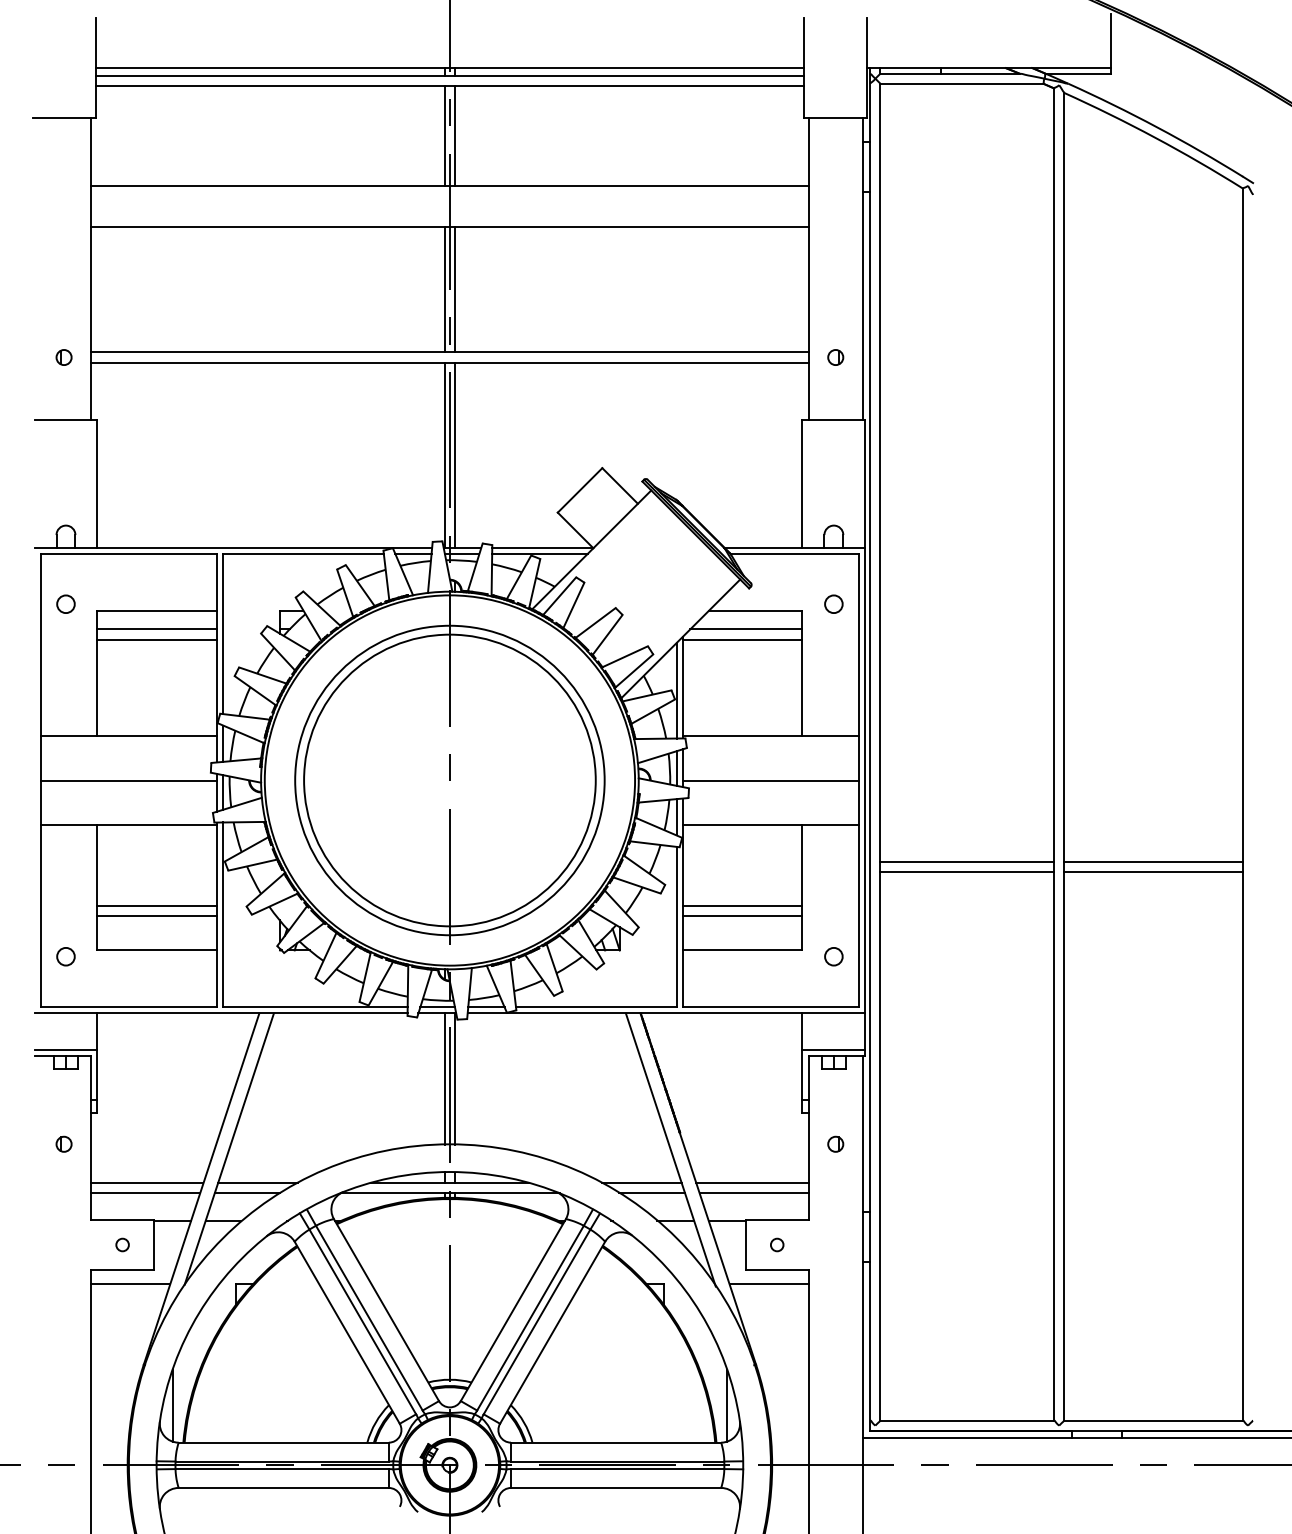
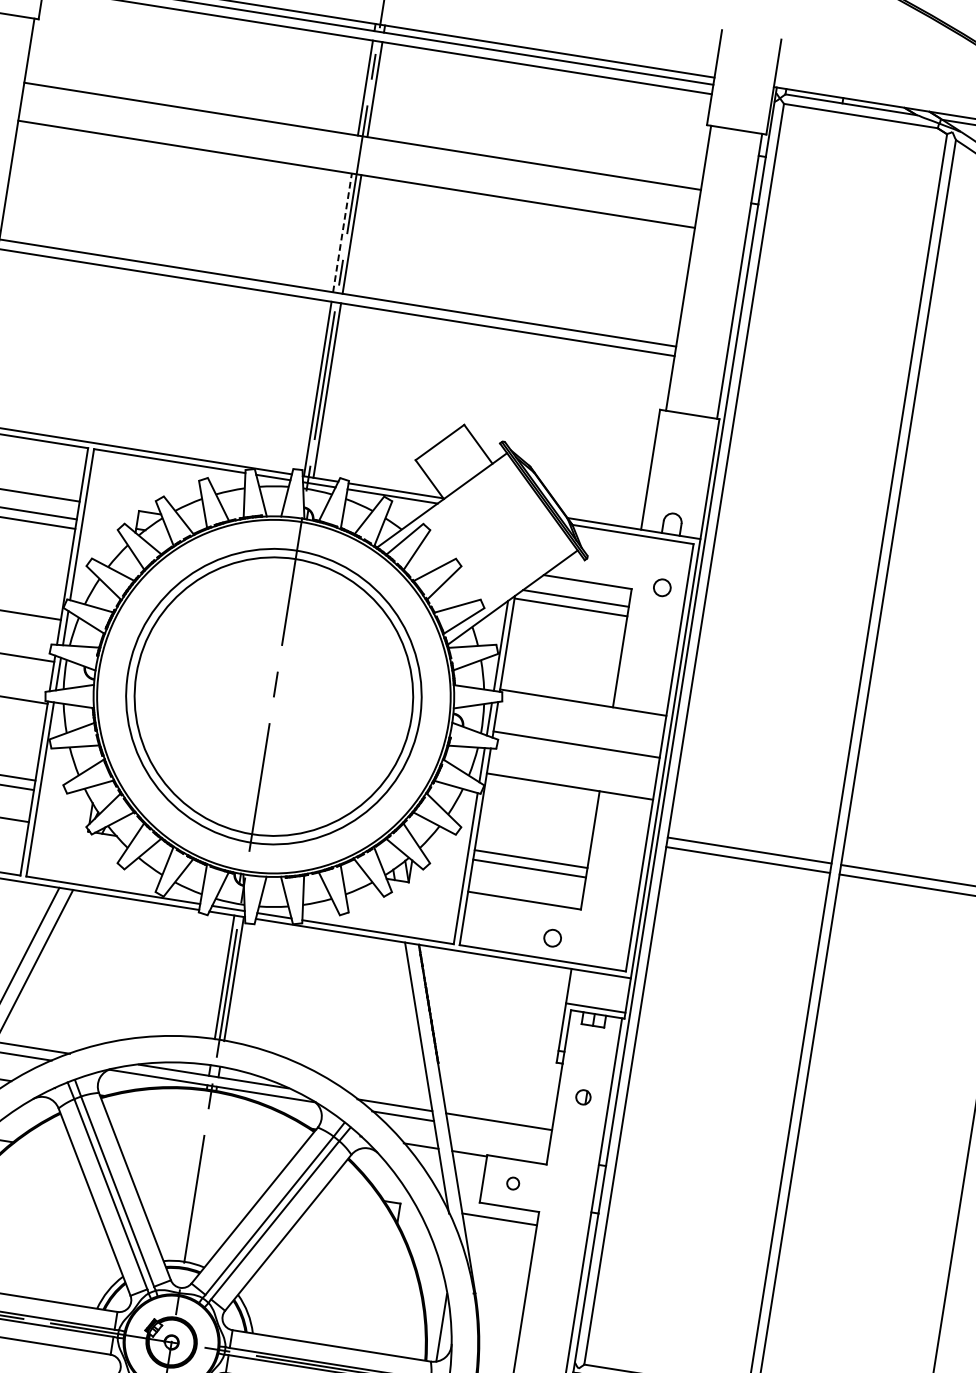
line: (444, 289) -> (342, 232), solid -> dashed
part: (835, 357) -> (700, 355), removed
circle: (833, 956) -> (552, 937), moved
line: (753, 1193) -> (498, 1131), removed

